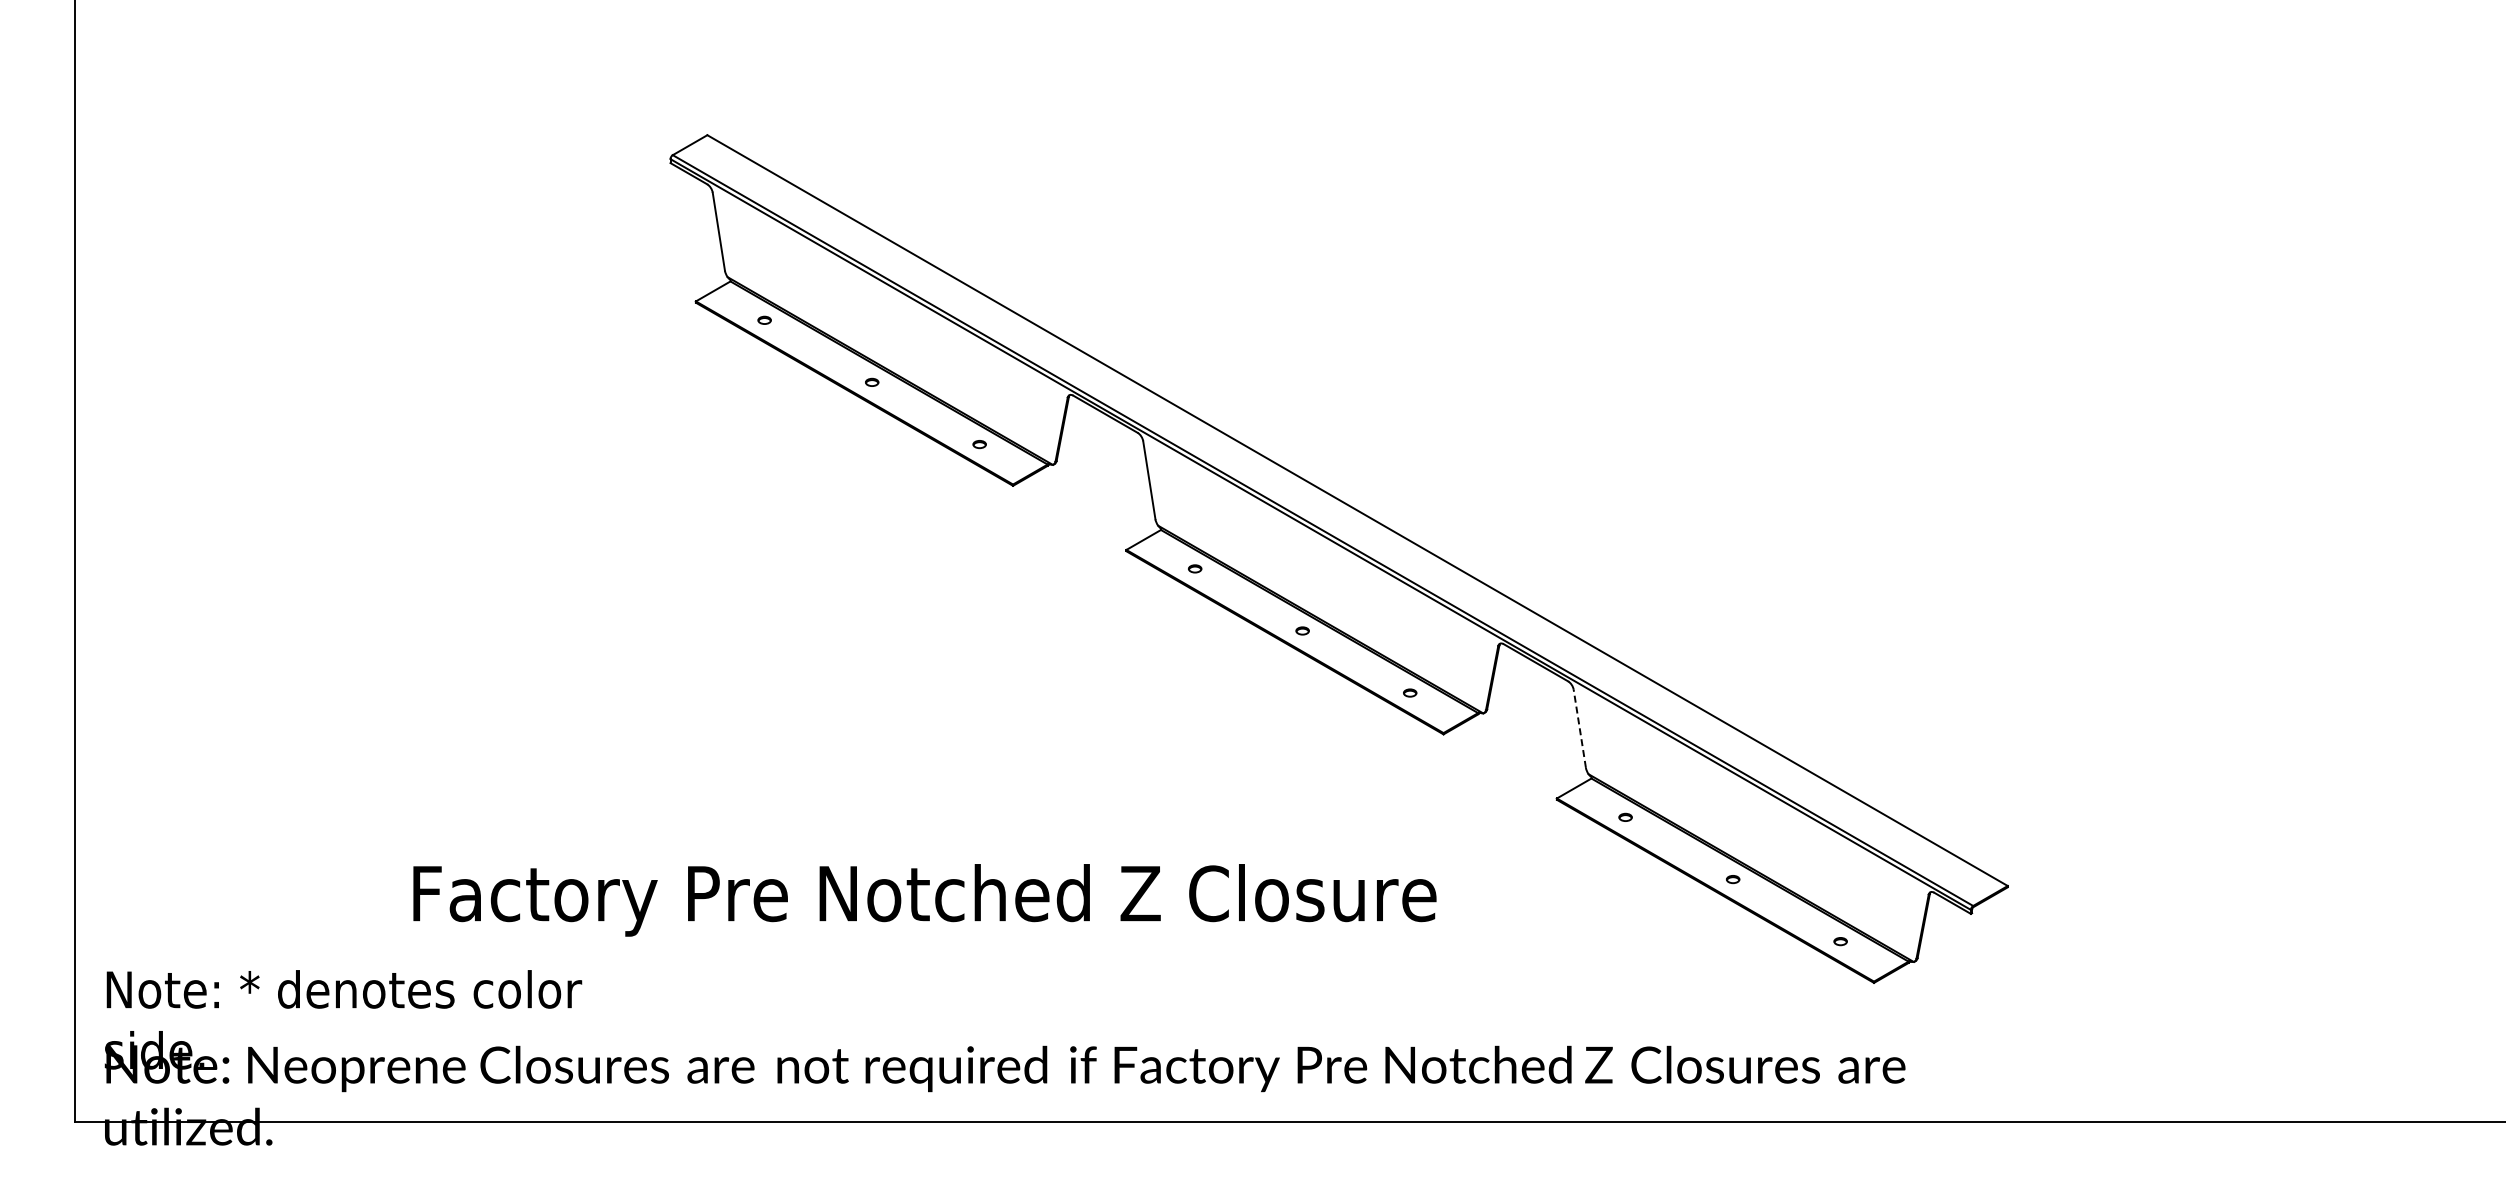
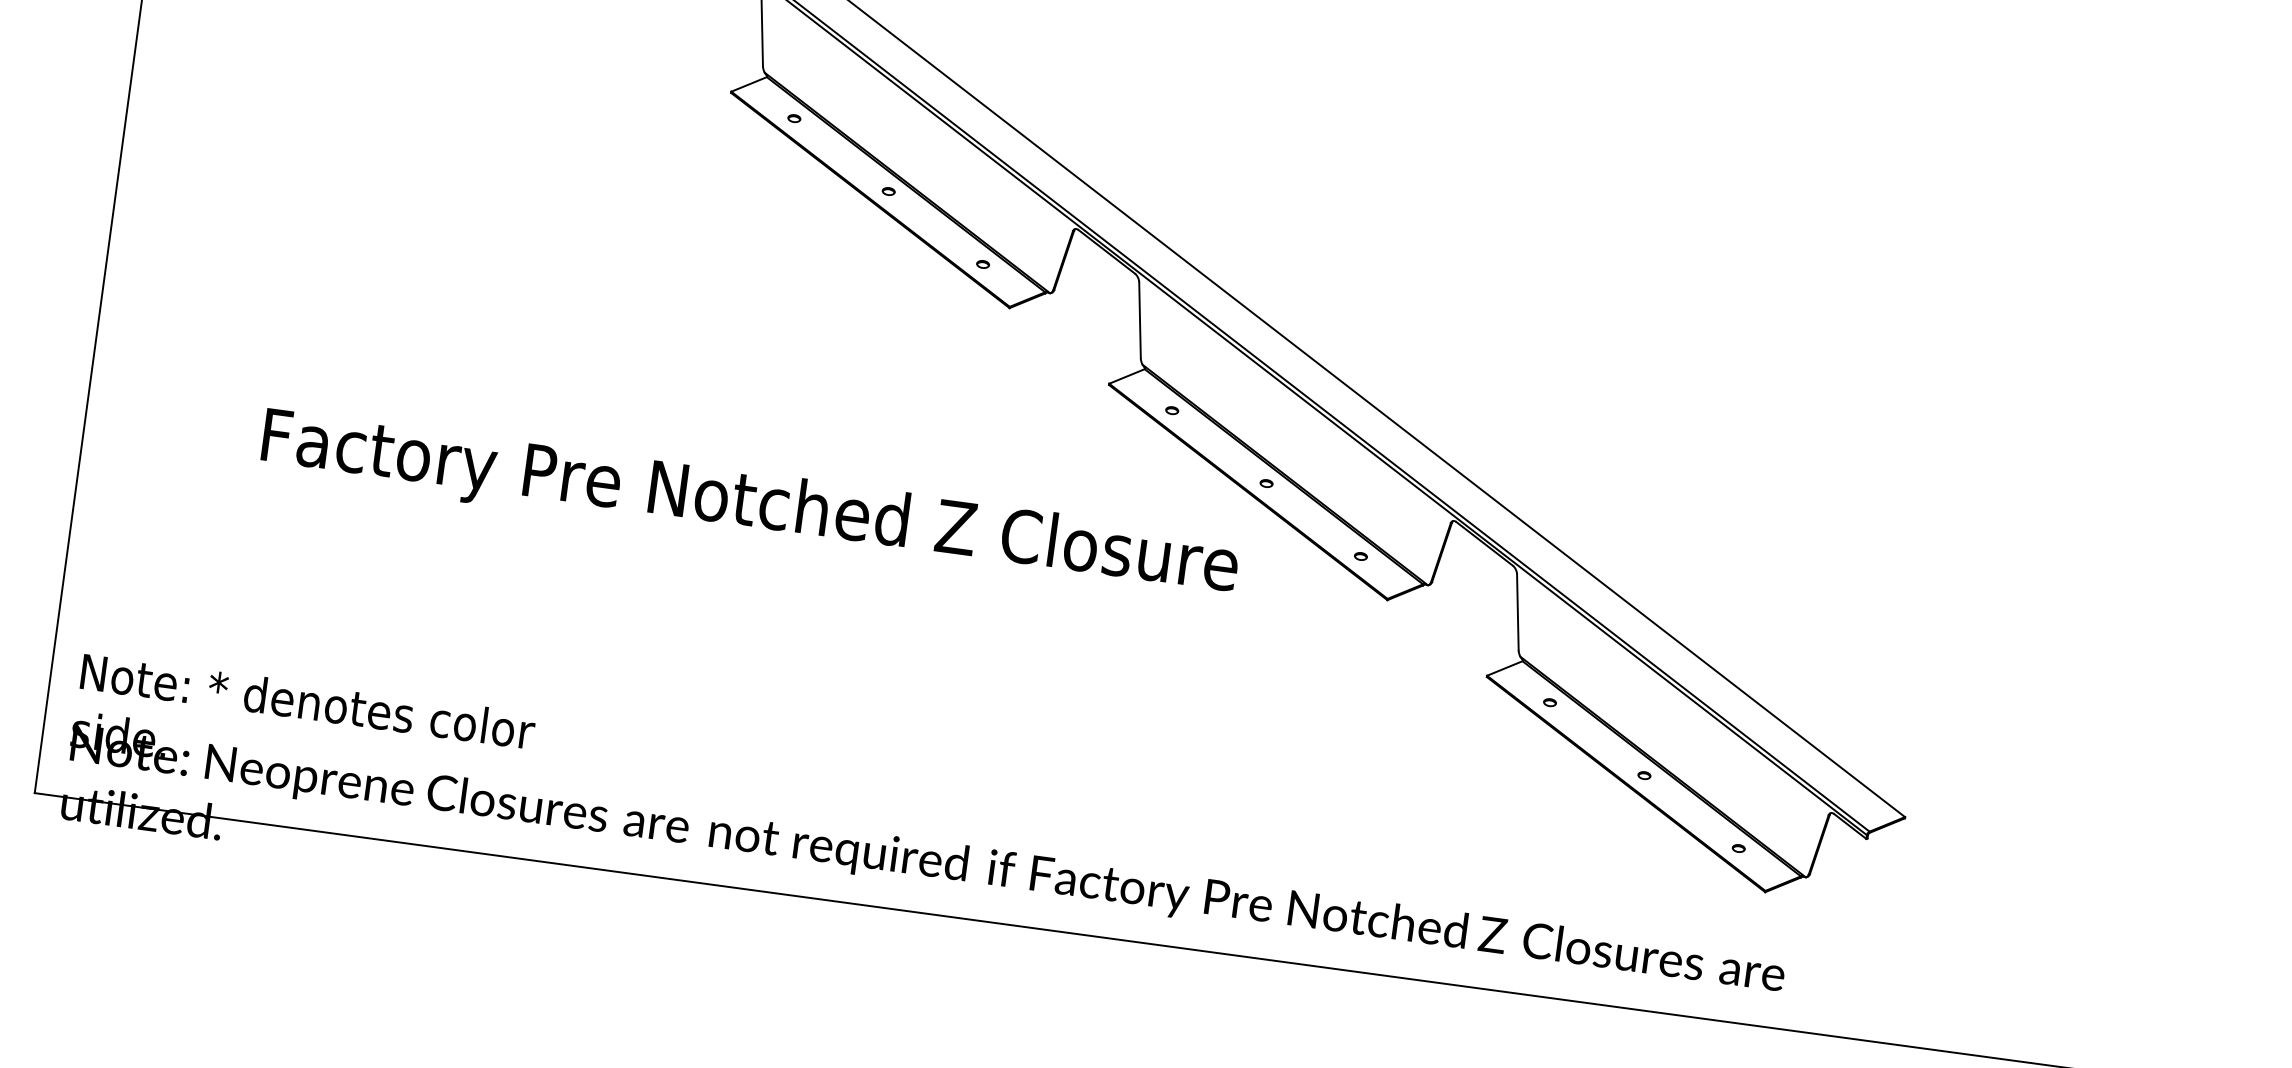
line: (1579, 728) -> (1517, 612), dashed -> solid
text: (924, 900) -> (749, 506), moved

